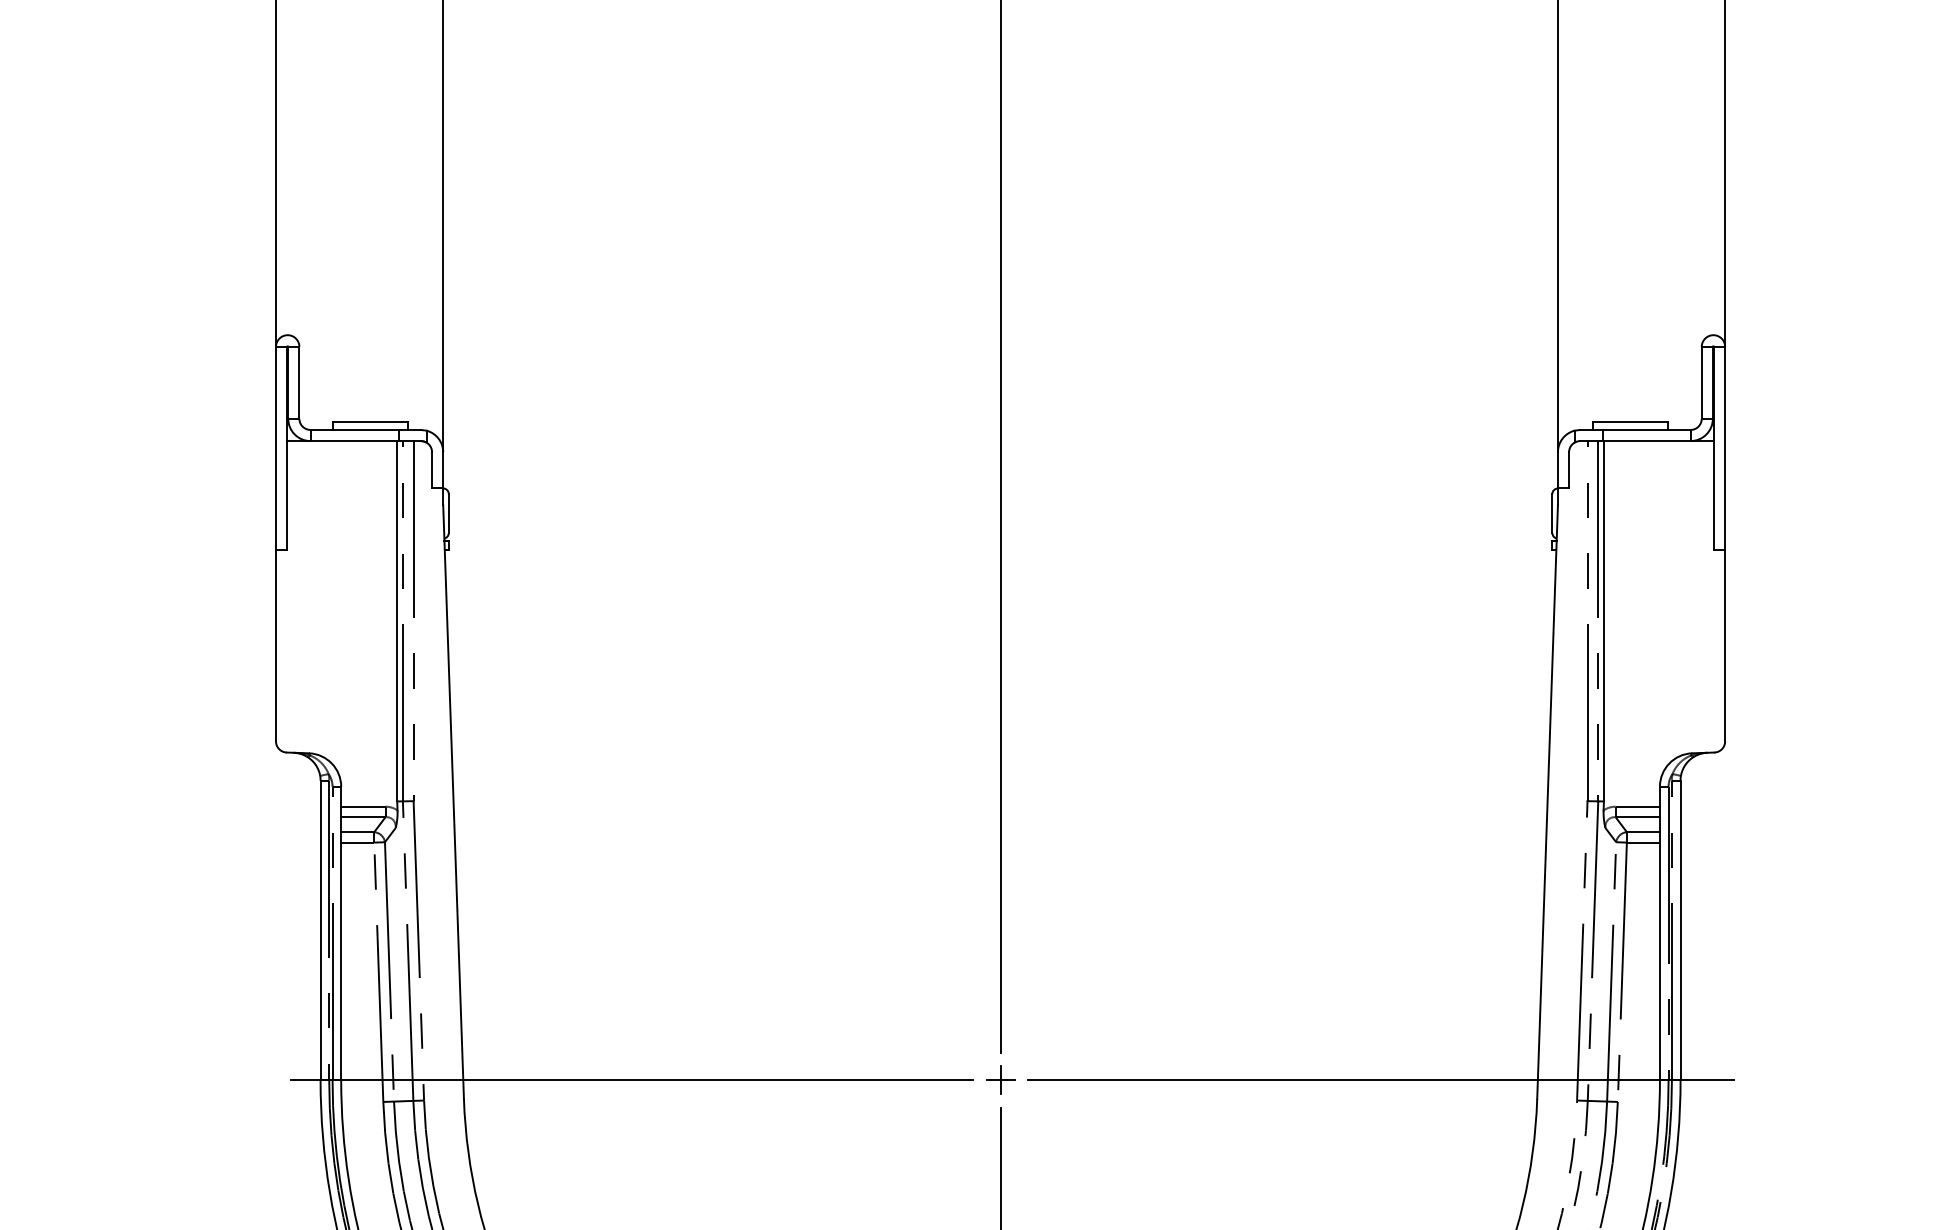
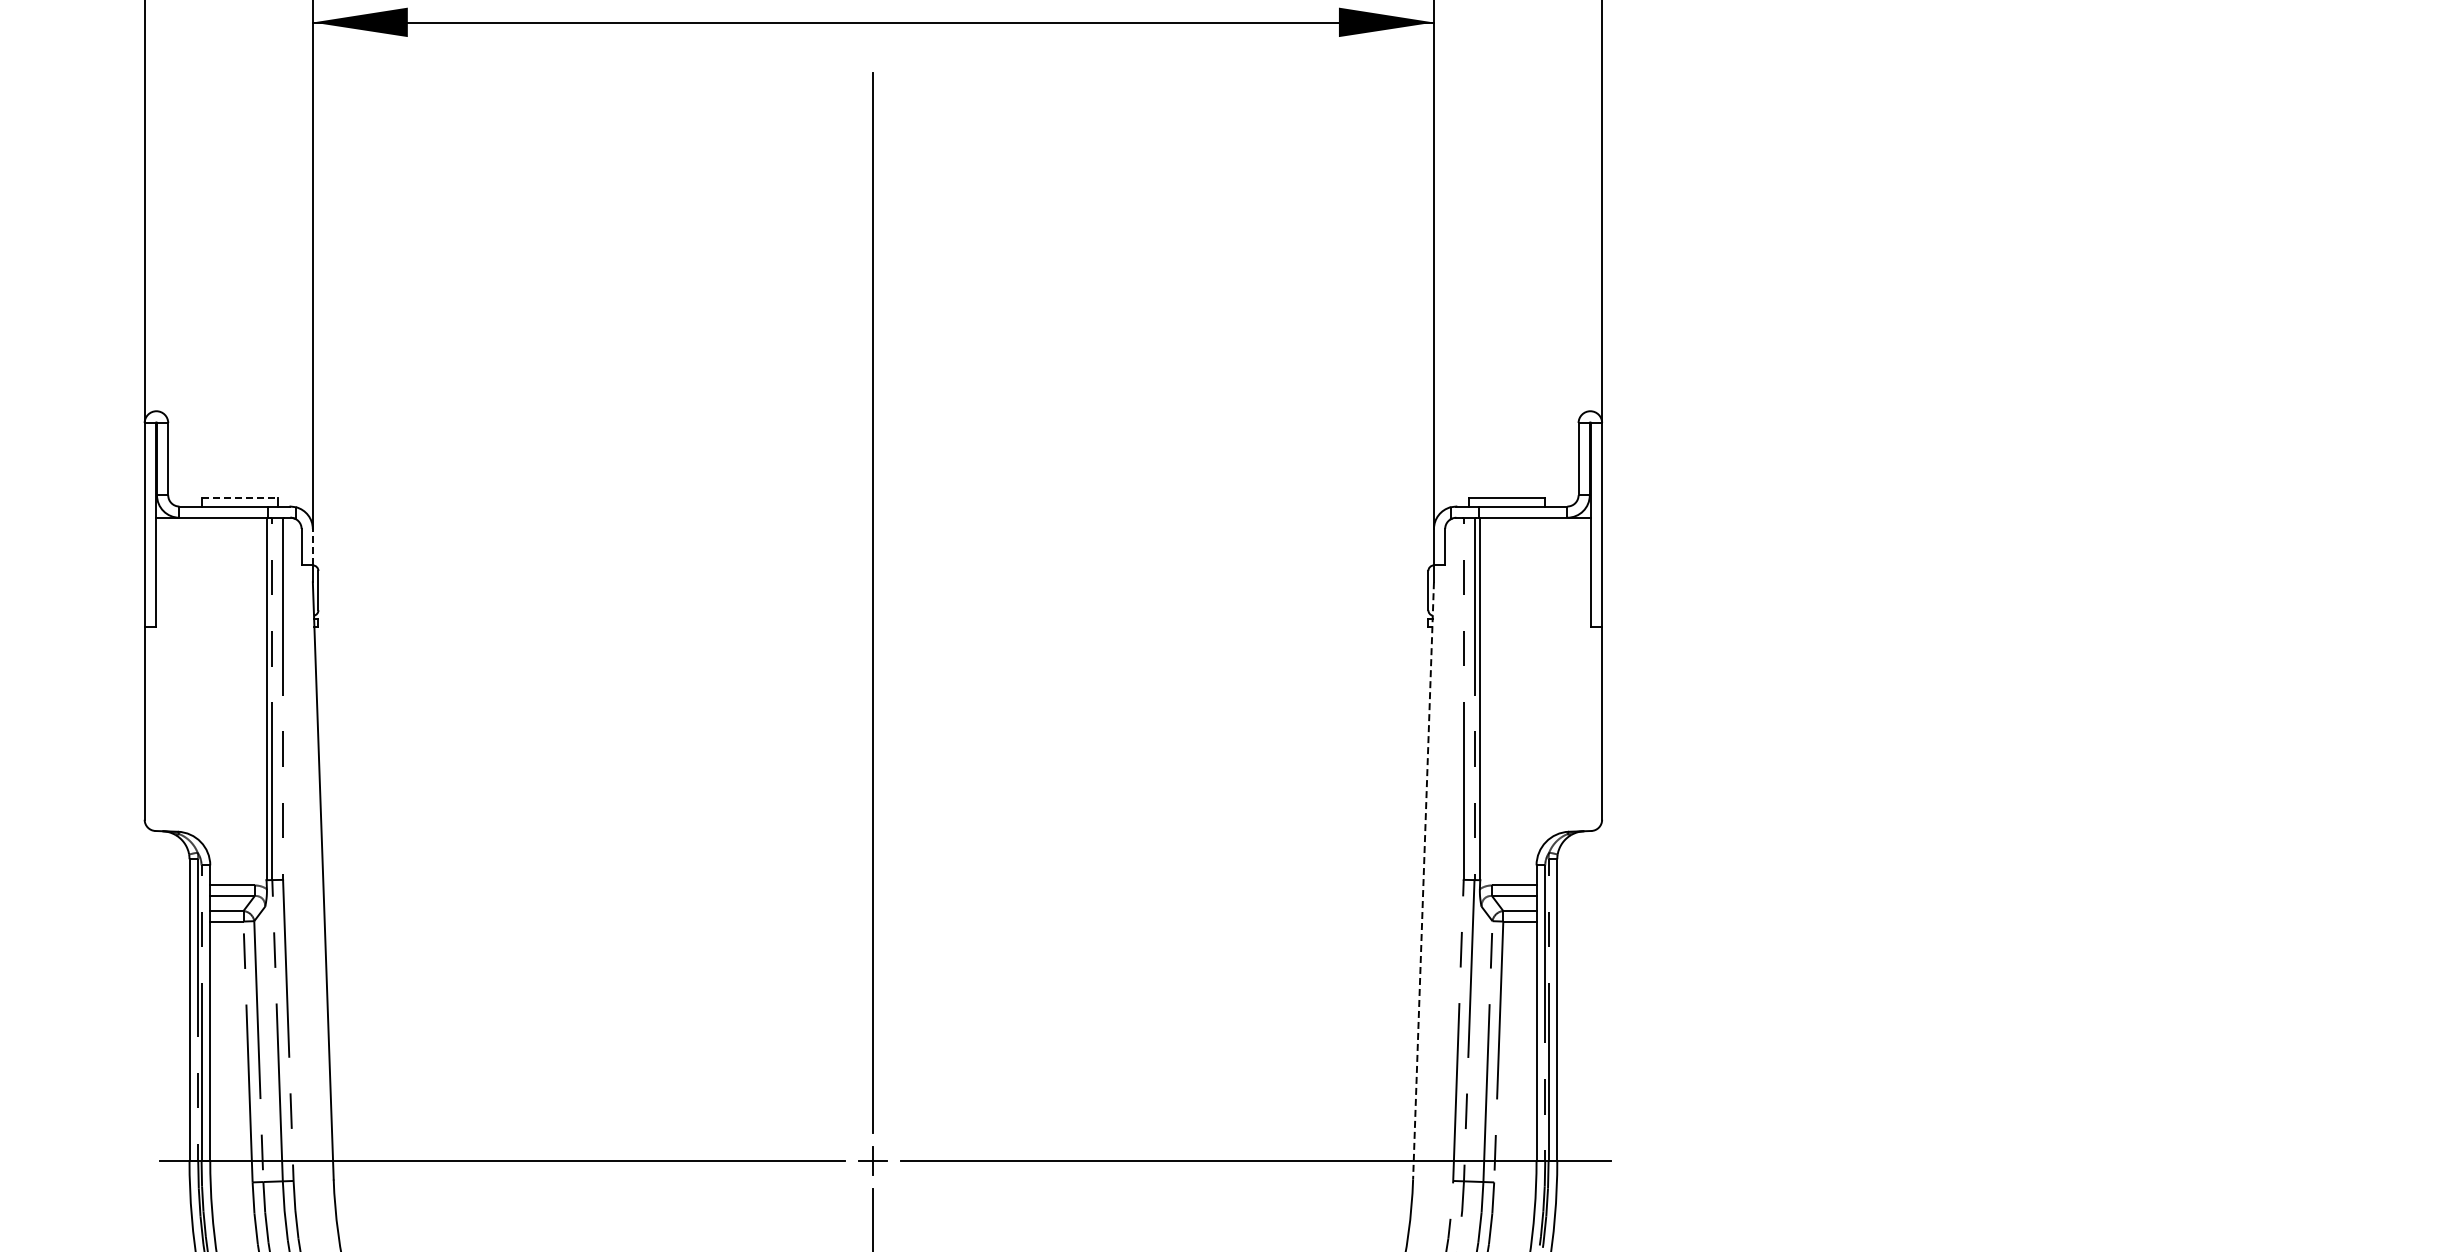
line: (370, 421) -> (239, 498), solid -> dashed
line: (442, 469) -> (312, 546), solid -> dashed
line: (1547, 801) -> (1423, 880), solid -> dashed

